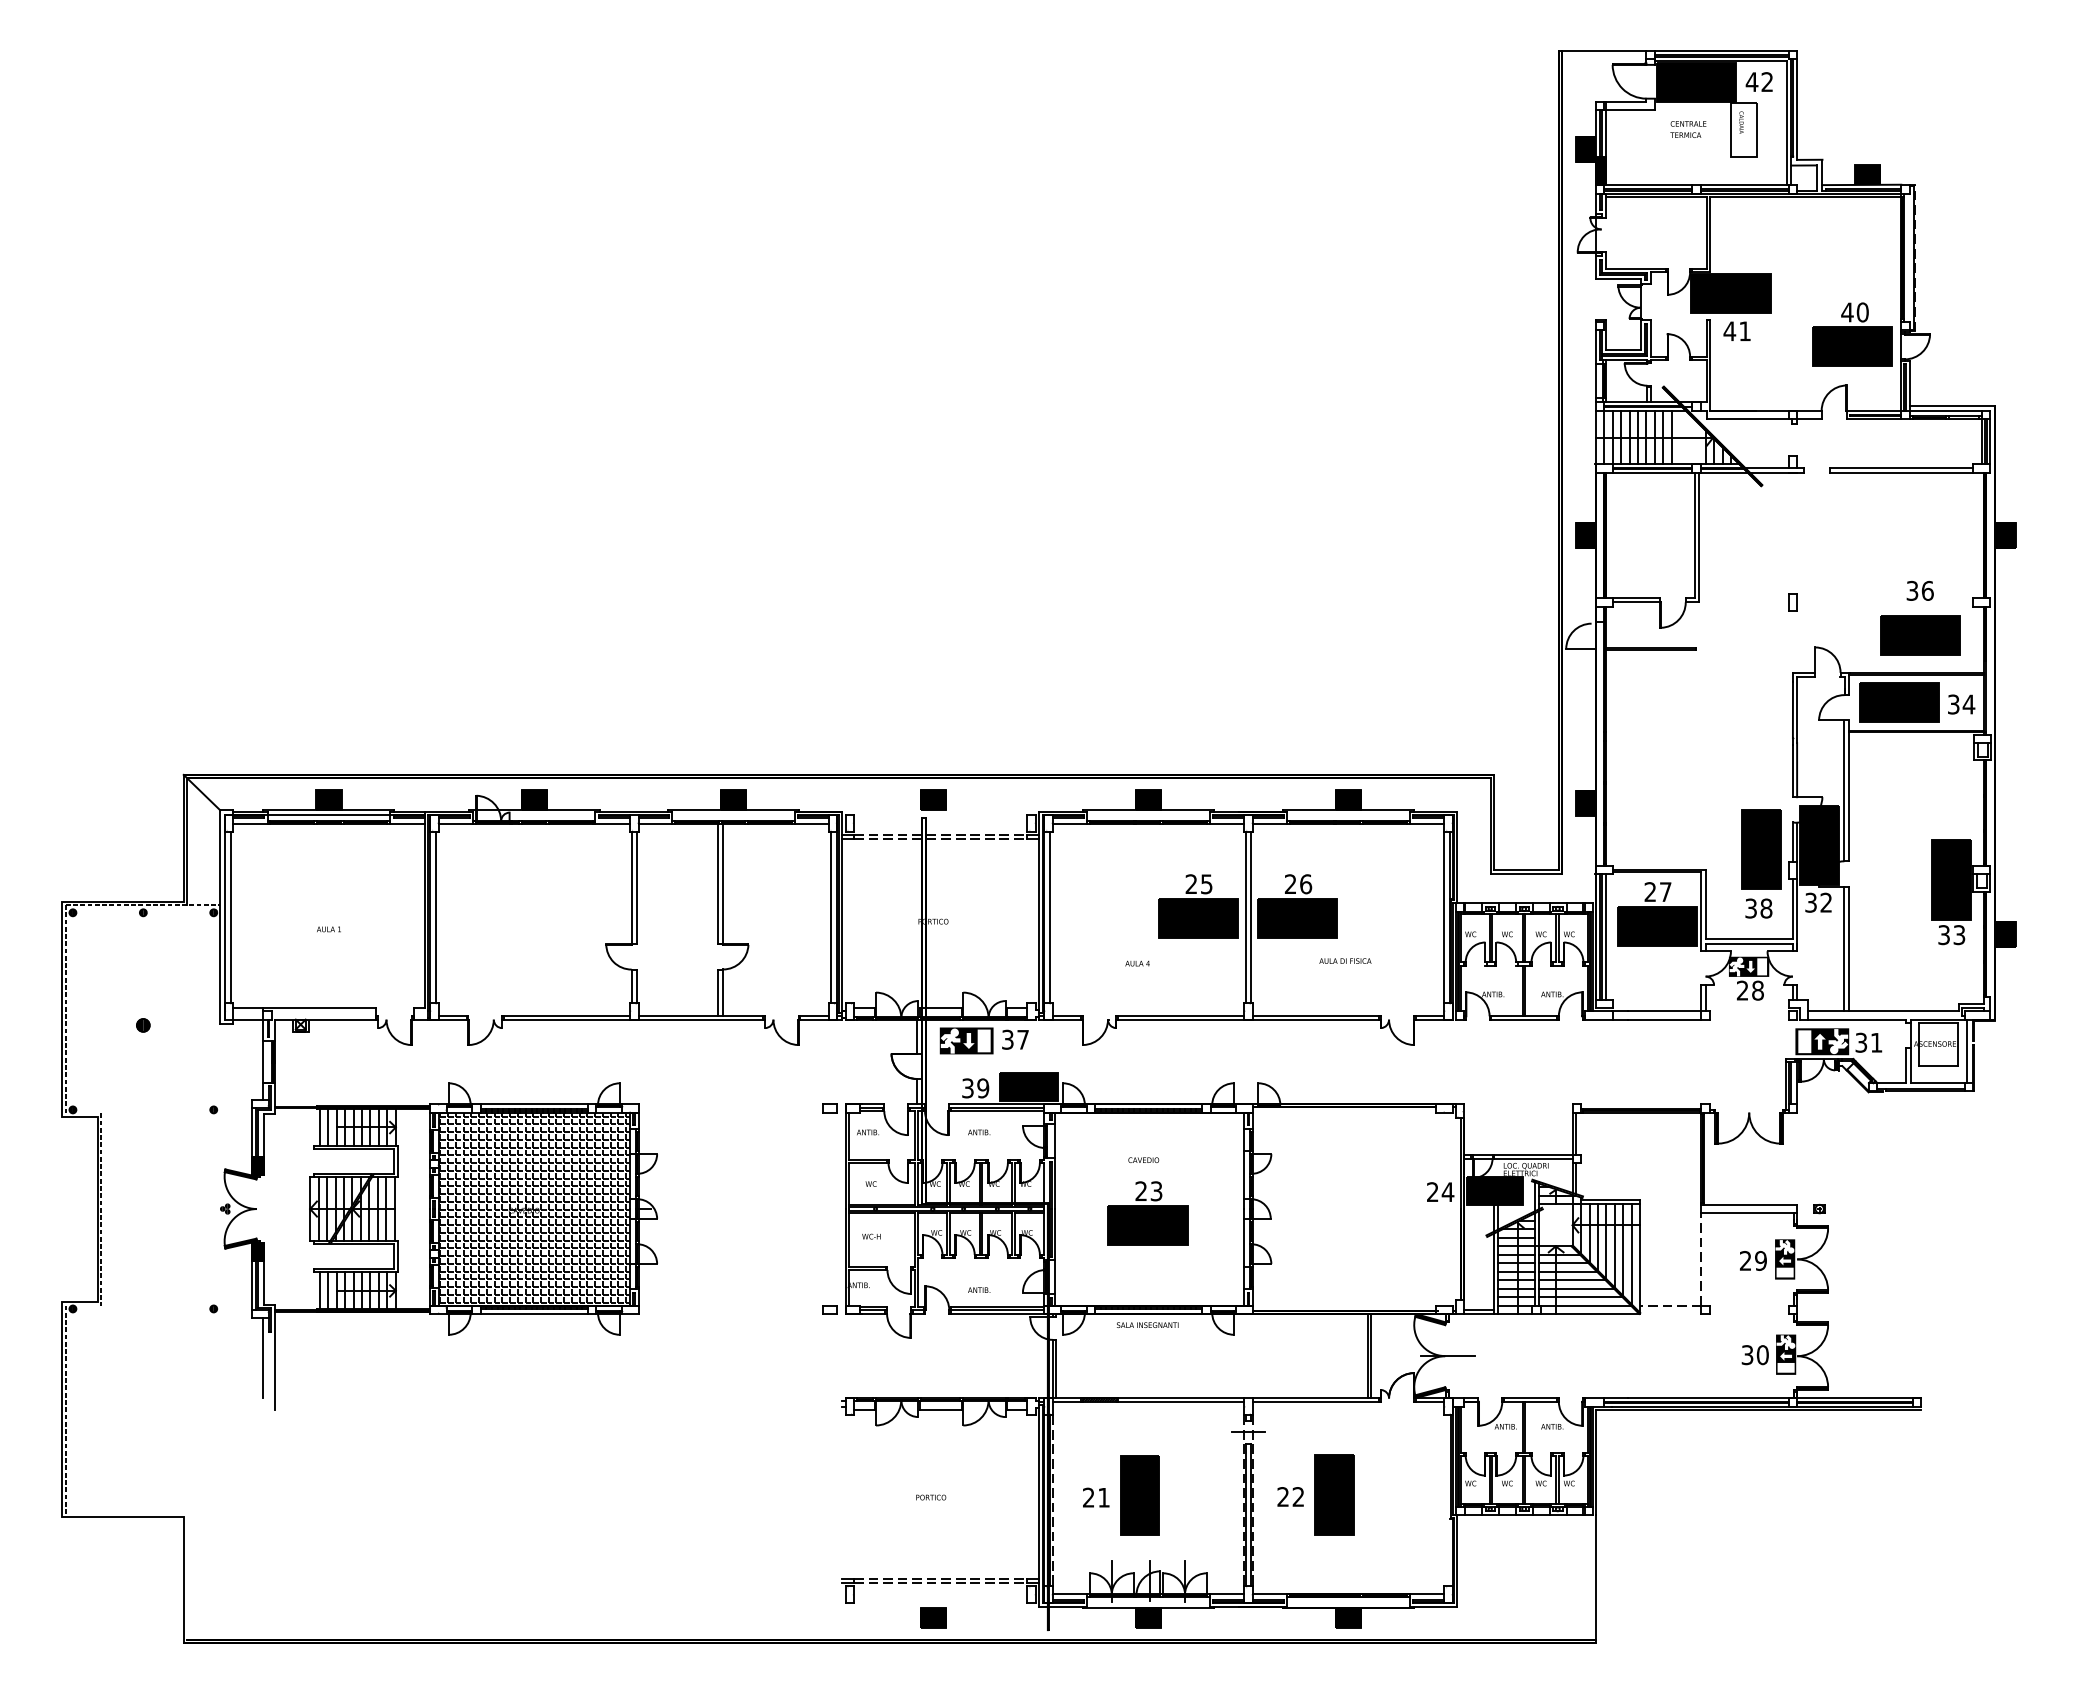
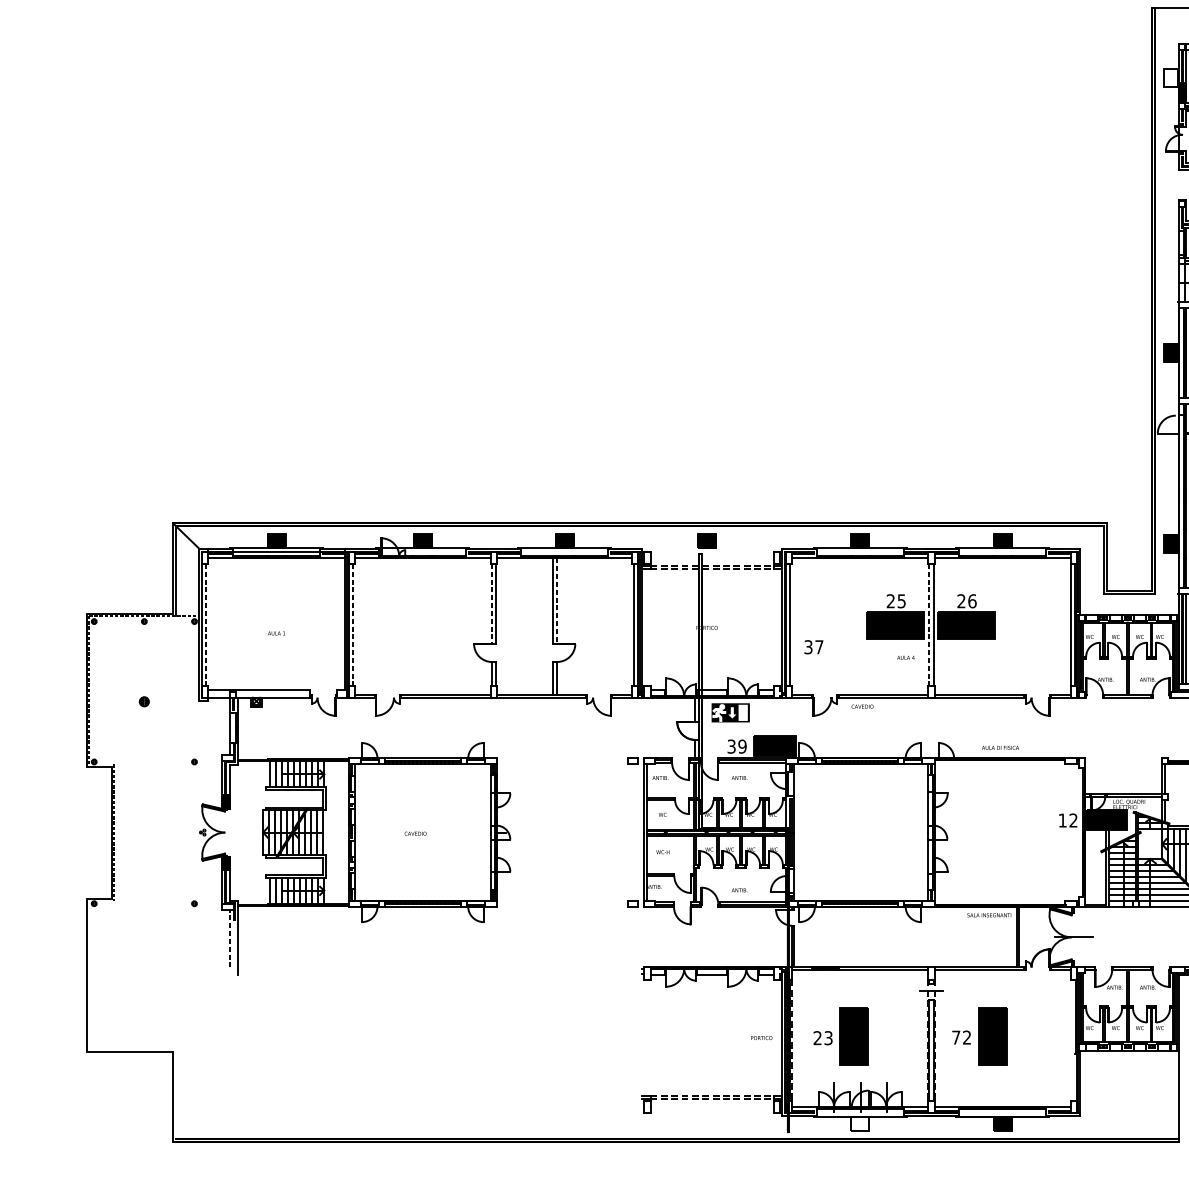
hatch: (1585, 149) -> (1171, 77), removed
line: (723, 884) -> (557, 601), solid -> dashed
line: (631, 888) -> (492, 604), solid -> dashed
line: (230, 917) -> (206, 624), solid -> dashed
line: (435, 917) -> (352, 624), solid -> dashed
line: (1245, 917) -> (929, 624), solid -> dashed
text: (1345, 960) -> (1000, 747), moved
text: (1137, 963) -> (905, 657), moved
text: (1015, 1039) -> (813, 647), moved
text: (1143, 1159) -> (862, 706), moved
text: (1440, 1191) -> (1068, 820), 24 -> 12
hatch: (535, 1208) -> (423, 832), removed
part: (1147, 1213) -> (859, 835), removed
text: (1147, 1324) -> (989, 914), moved
line: (263, 1357) -> (229, 938), solid -> dashed
line: (65, 1409) -> (88, 975), removed
text: (1282, 1496) -> (955, 1037), 22 -> 72
text: (931, 1497) -> (761, 1038), moved
text: (1103, 1497) -> (828, 1038), 21 -> 23
part: (933, 1617) -> (707, 1123), removed
hatch: (1148, 1617) -> (860, 1123), removed

